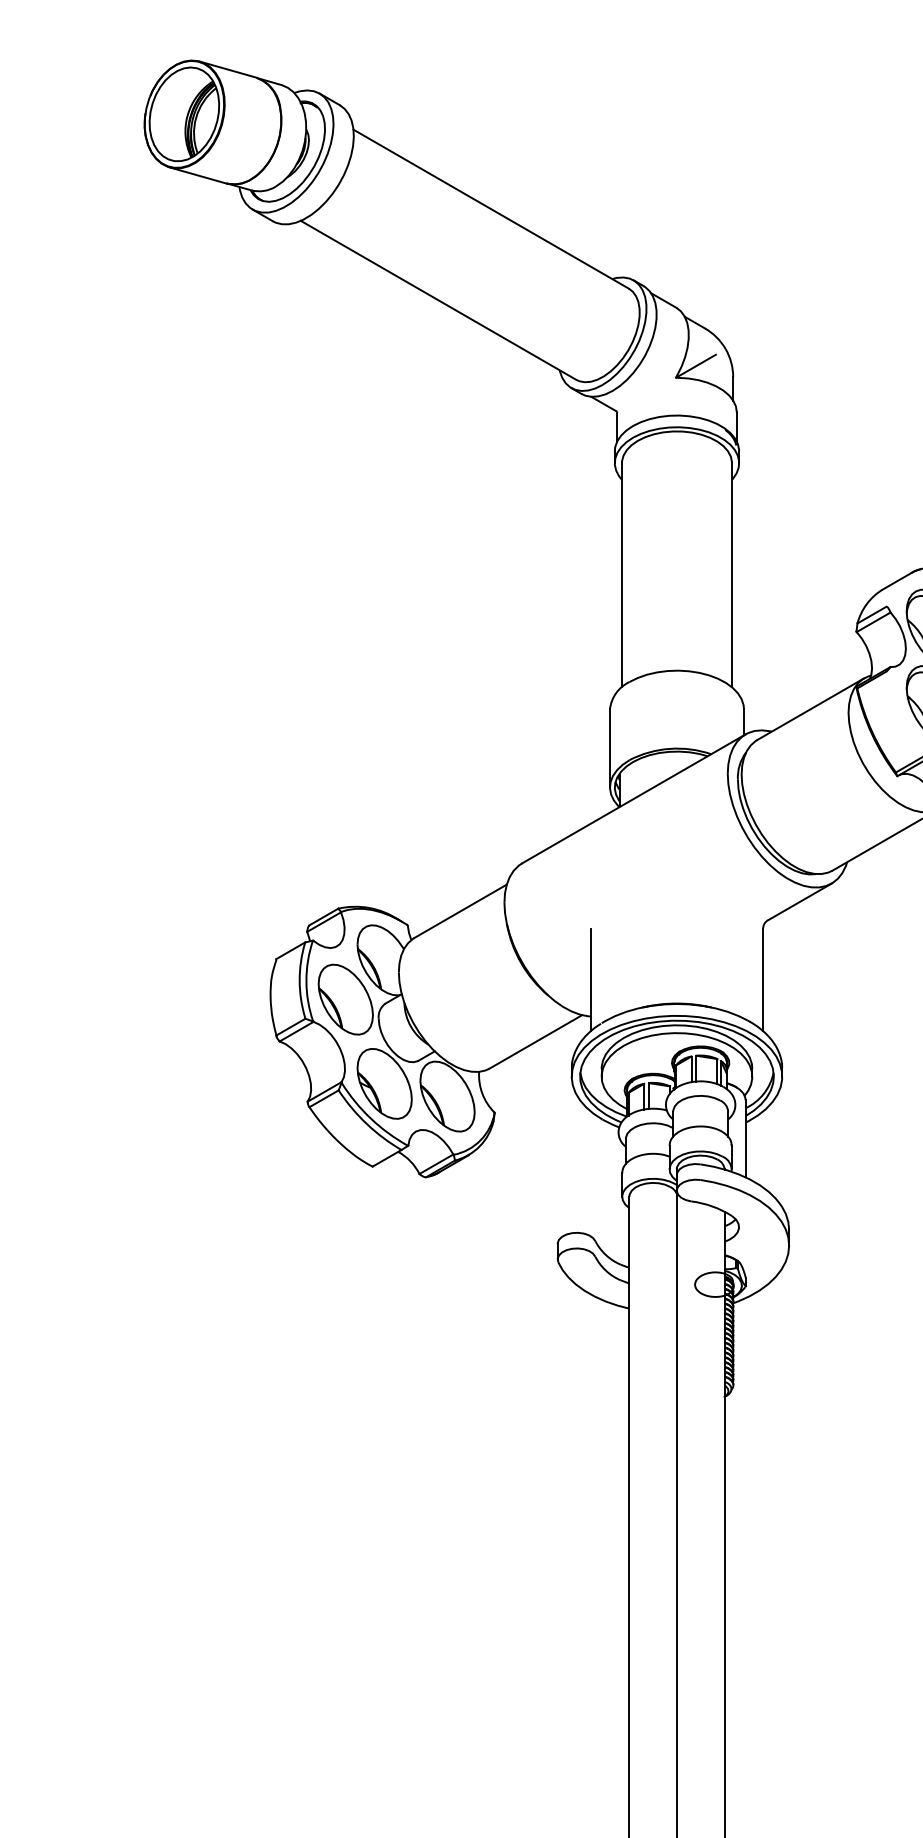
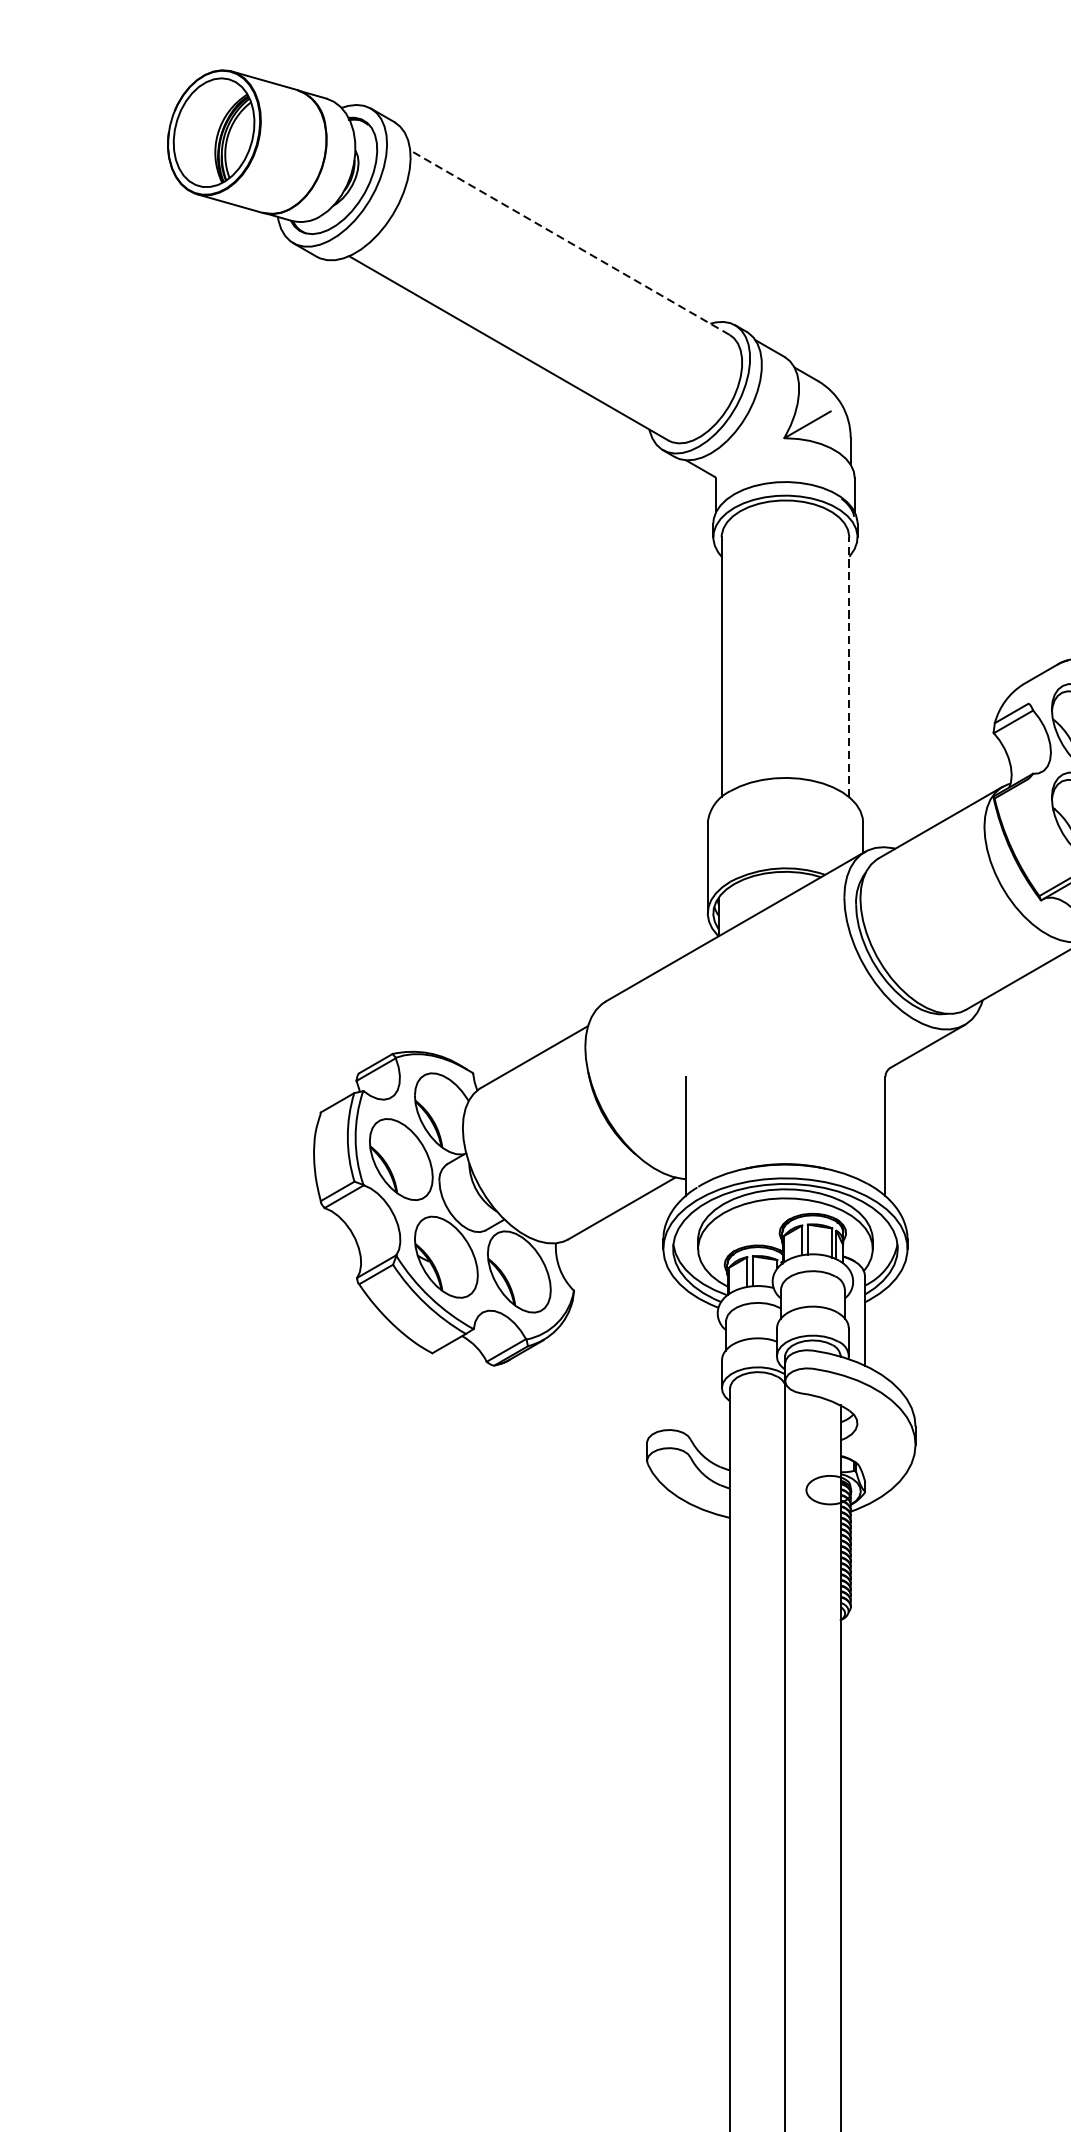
line: (491, 209) -> (570, 243), solid -> dashed
line: (732, 574) -> (849, 666), solid -> dashed

